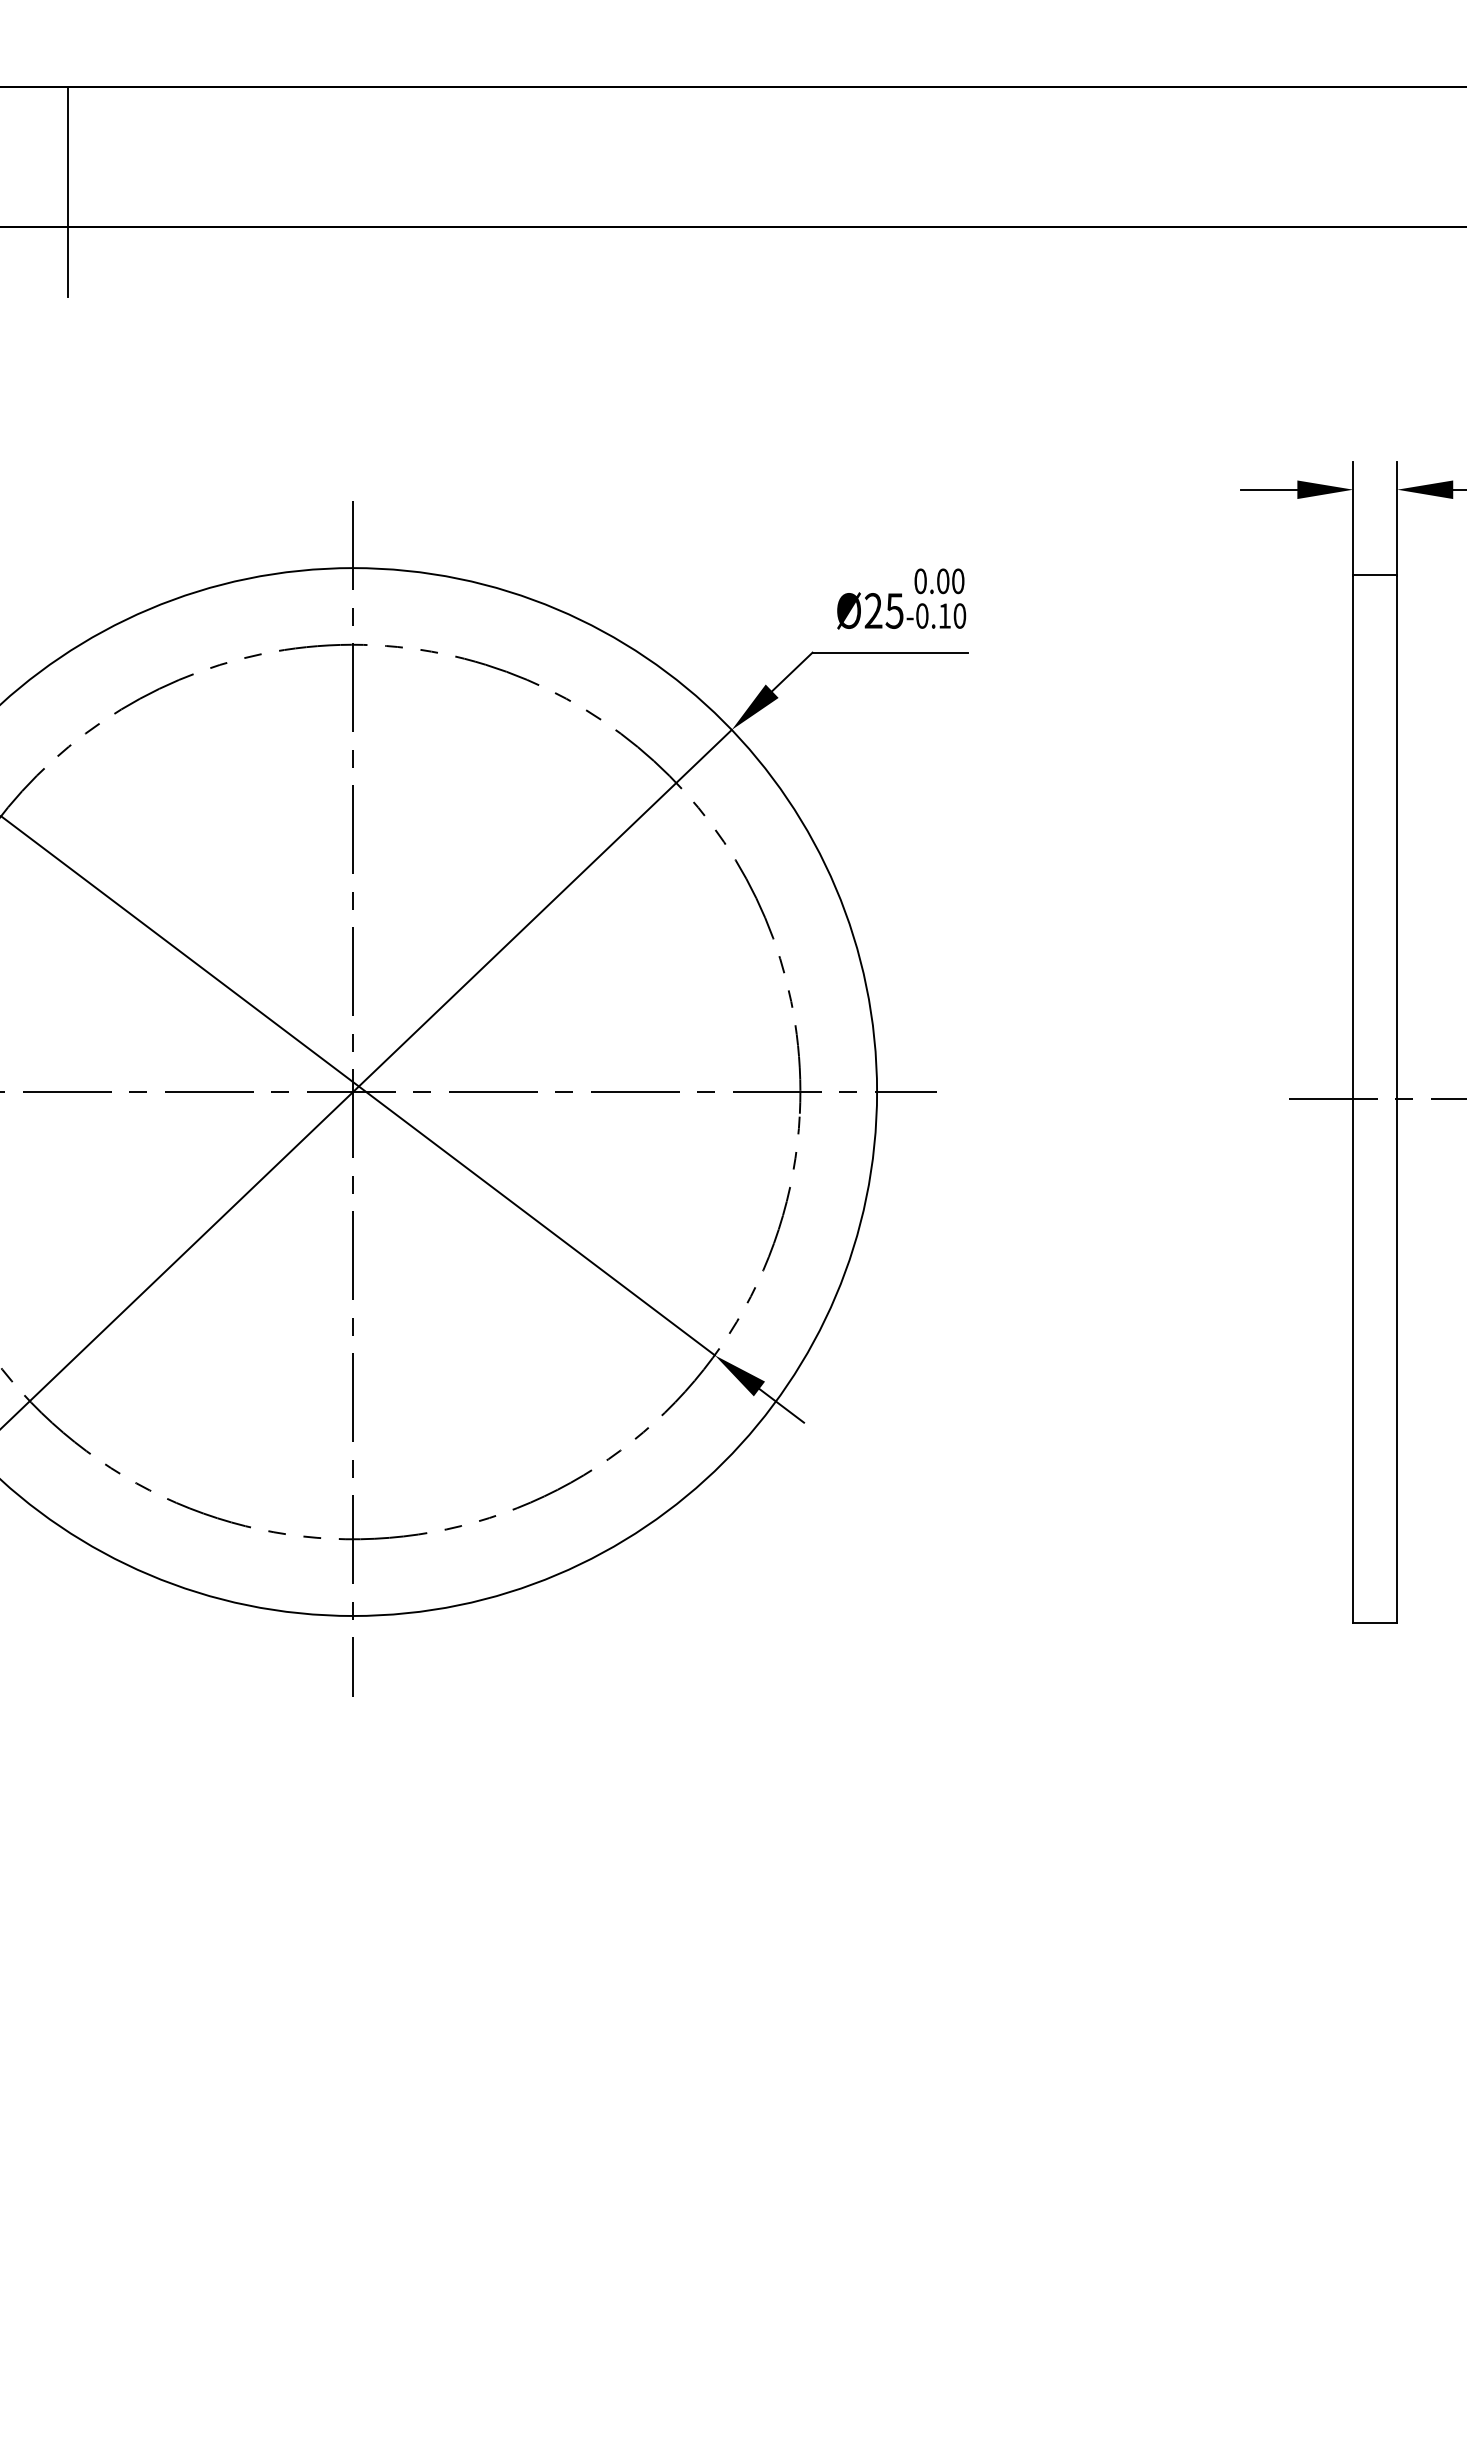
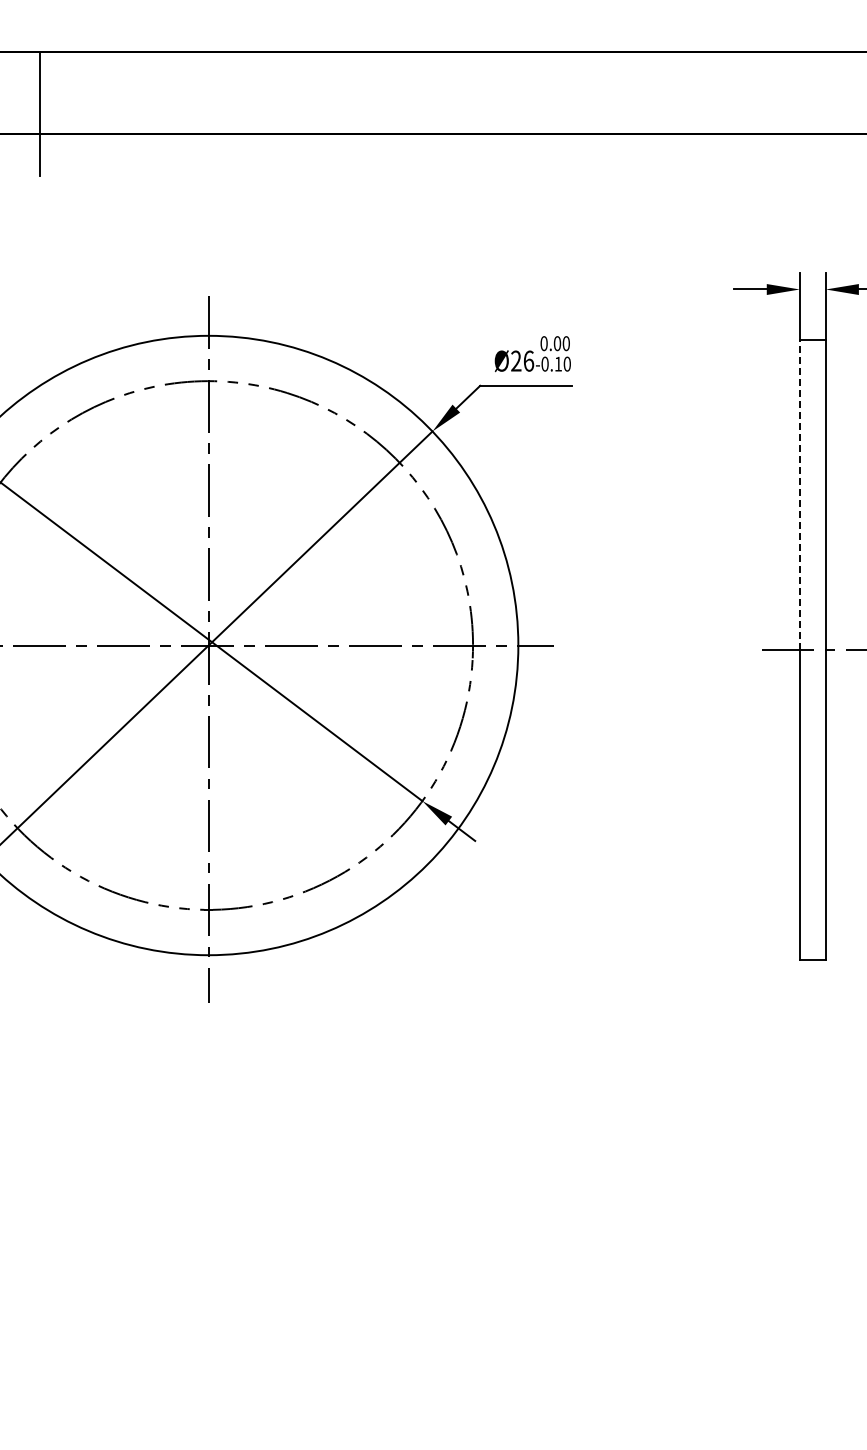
text: (894, 609) -> (528, 360), Ø25 -> Ø26
line: (1352, 838) -> (799, 495), solid -> dashed

